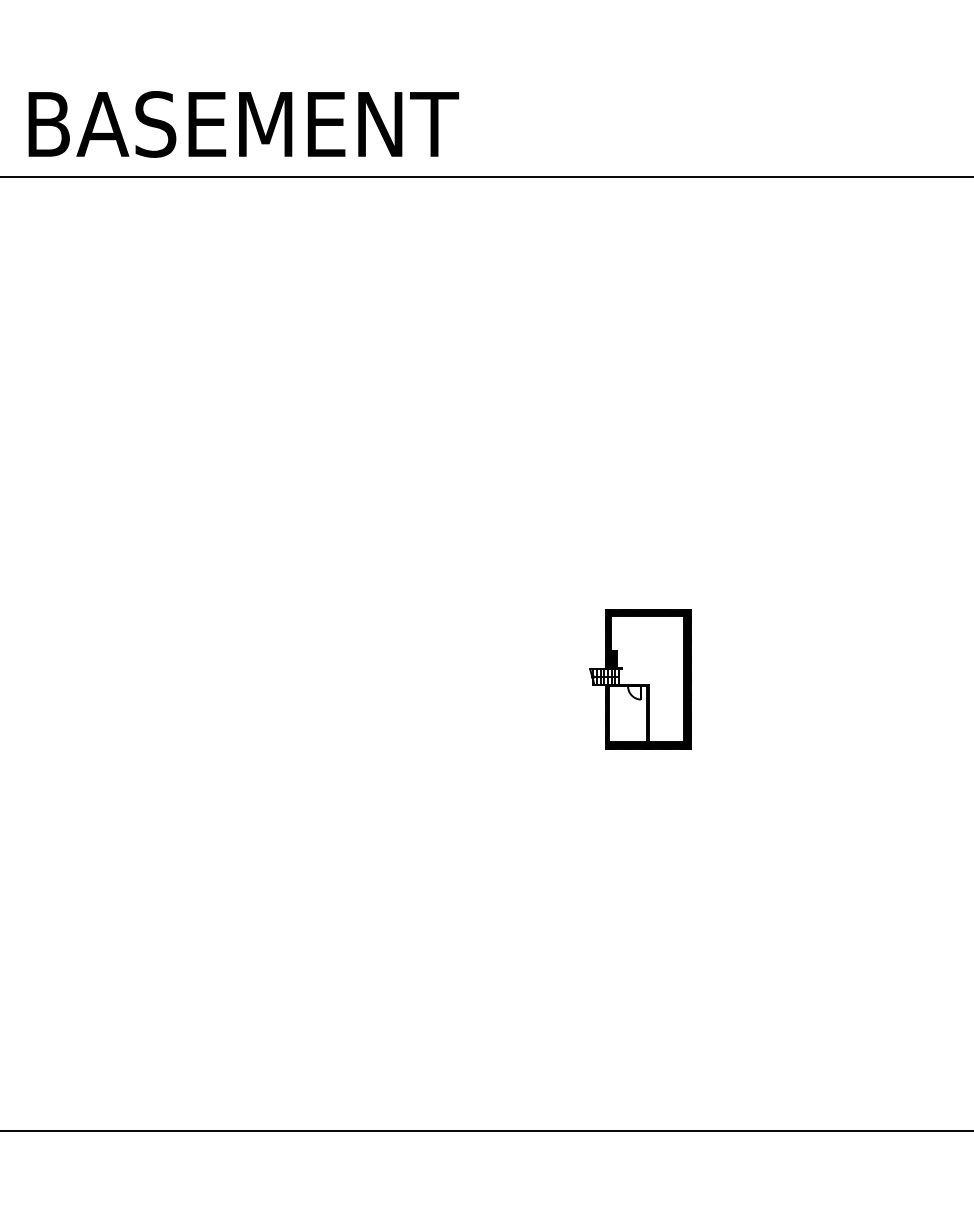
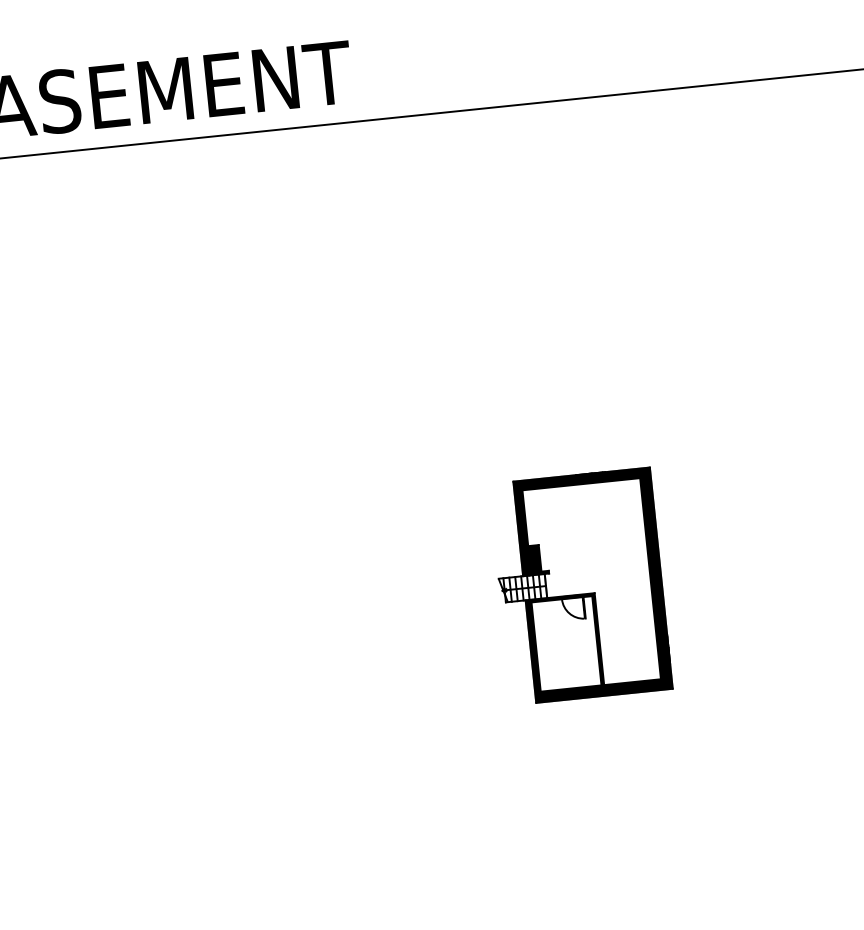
part: (640, 679) -> (580, 586), size x1.67

